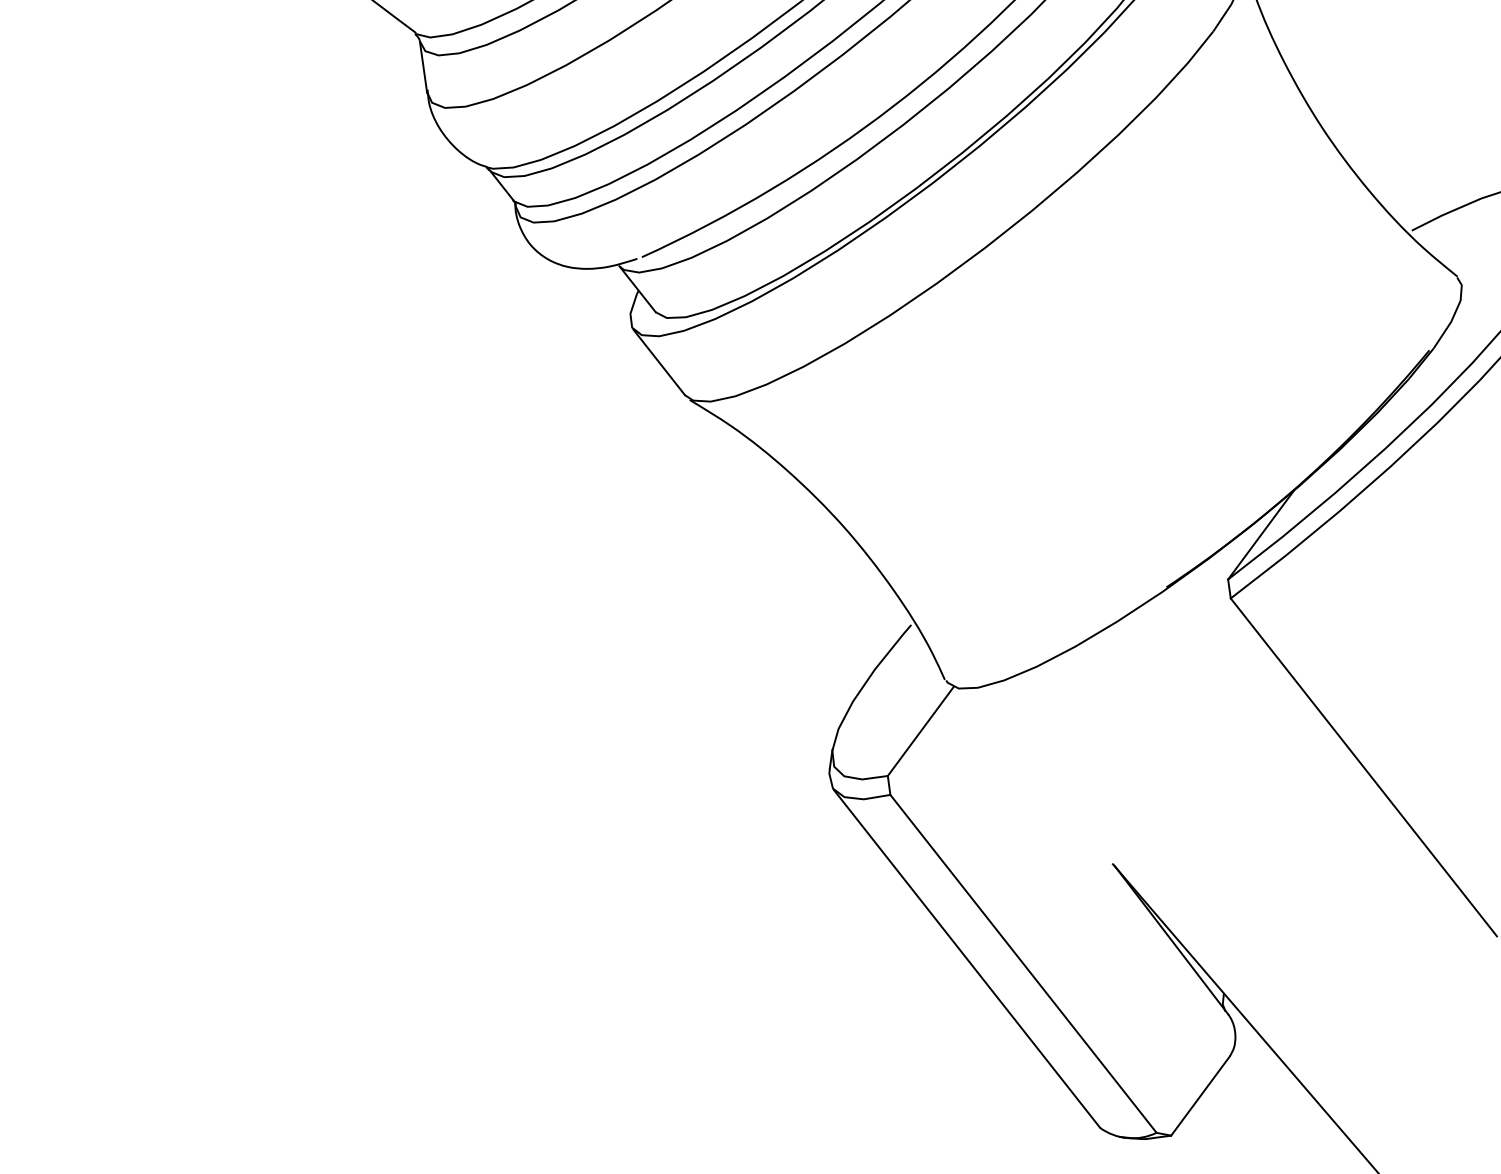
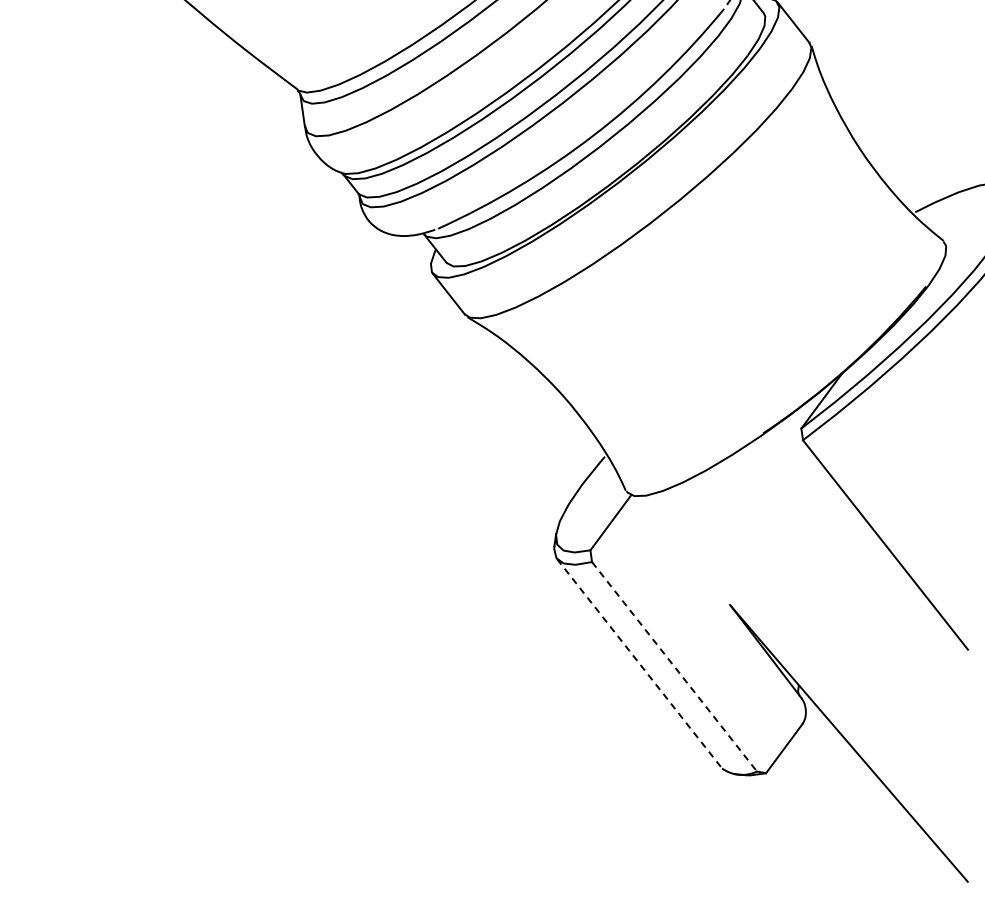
line: (966, 960) -> (639, 664), solid -> dashed
line: (1023, 965) -> (674, 667), solid -> dashed

